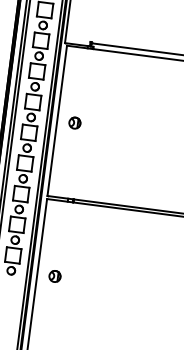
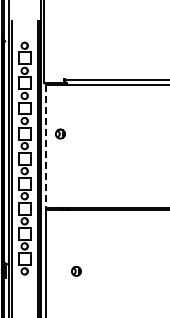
line: (56, 121) -> (45, 146), solid -> dashed
part: (75, 122) -> (60, 133), moved
part: (55, 276) -> (76, 271), moved

